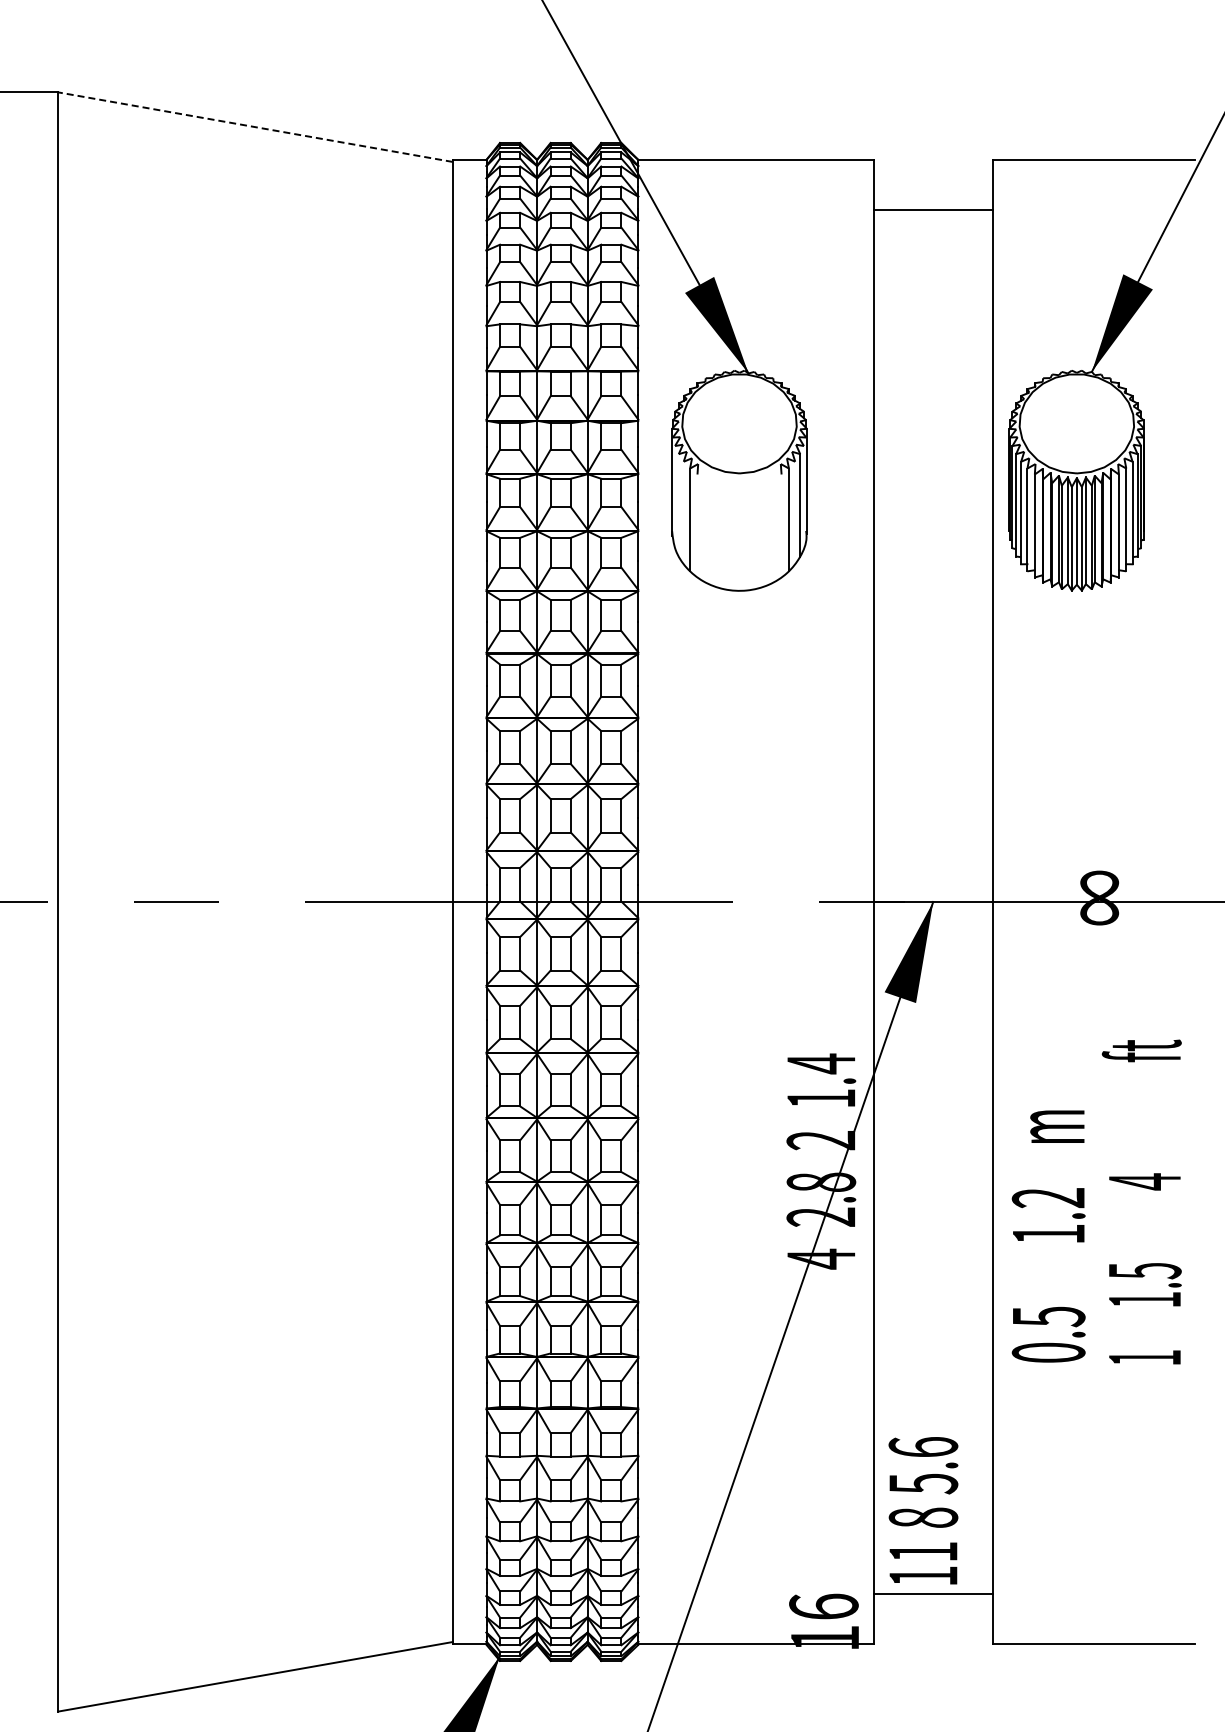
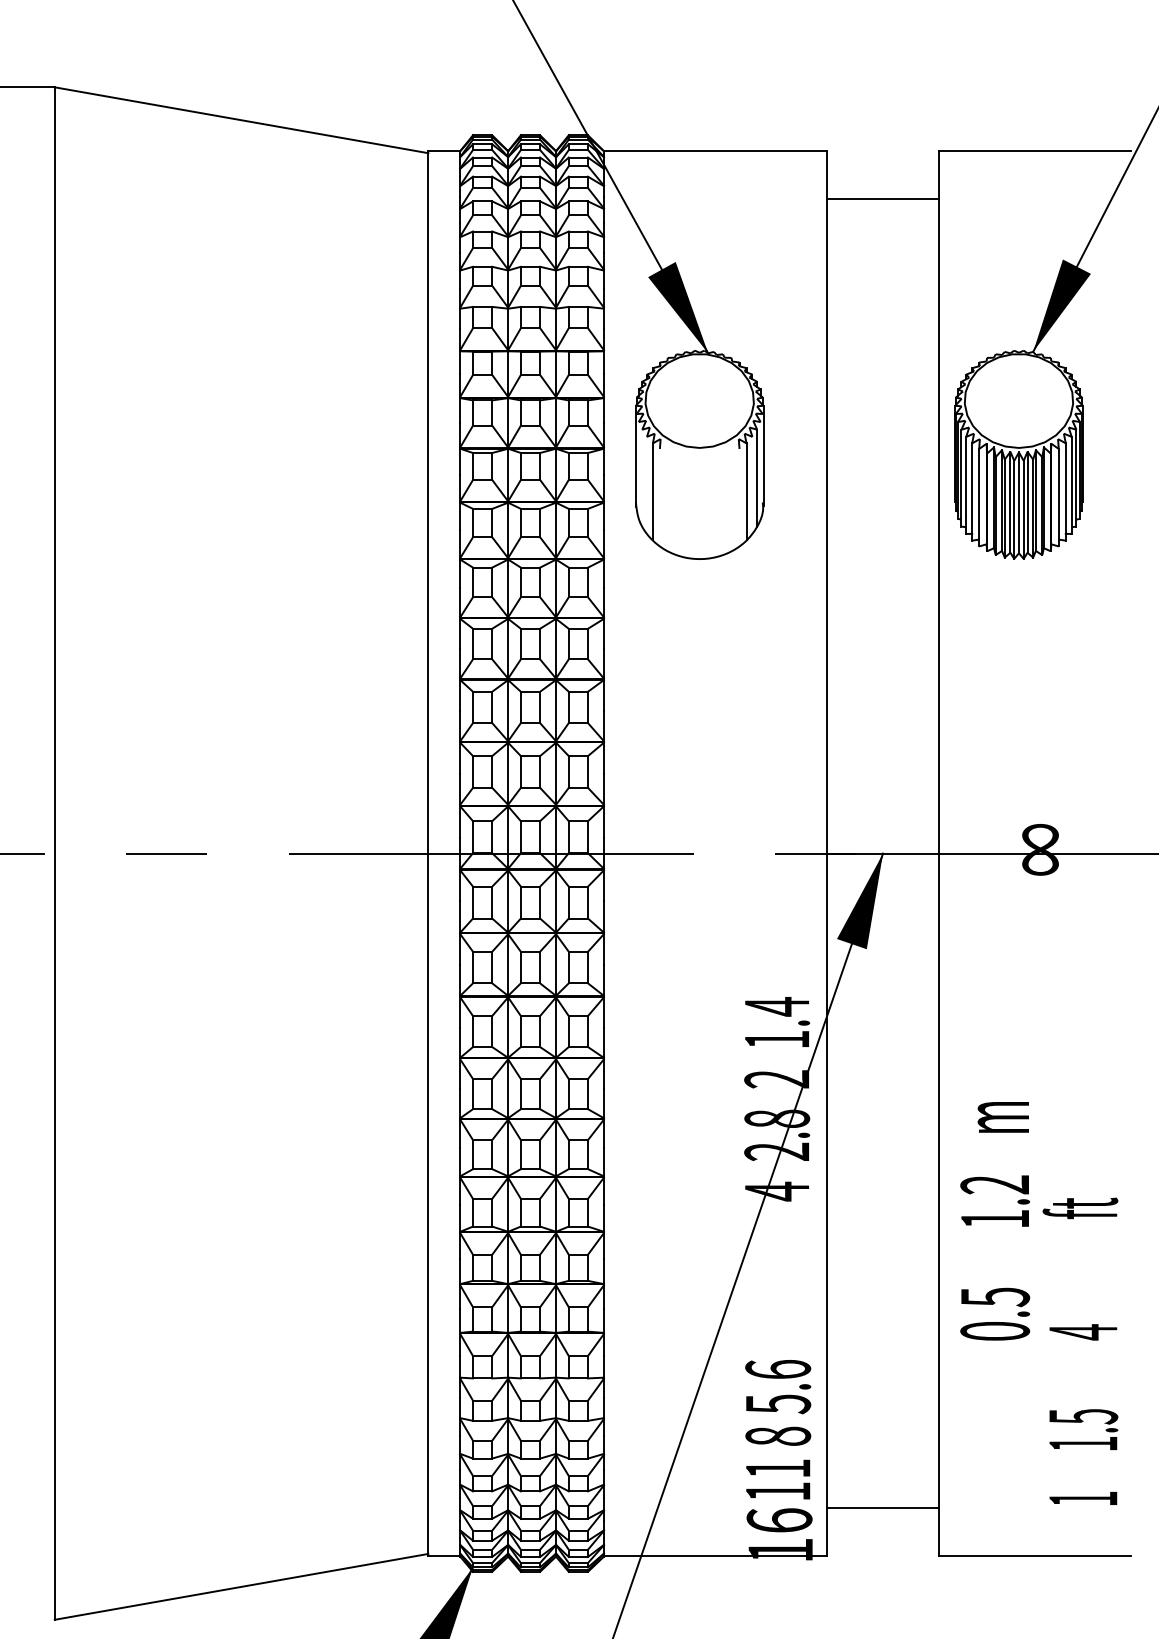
line: (254, 127) -> (240, 120), dashed -> solid
text: (1141, 1201) -> (1080, 1350), moved
text: (1048, 1236) -> (994, 1221), moved
text: (923, 1510) -> (778, 1429), moved

